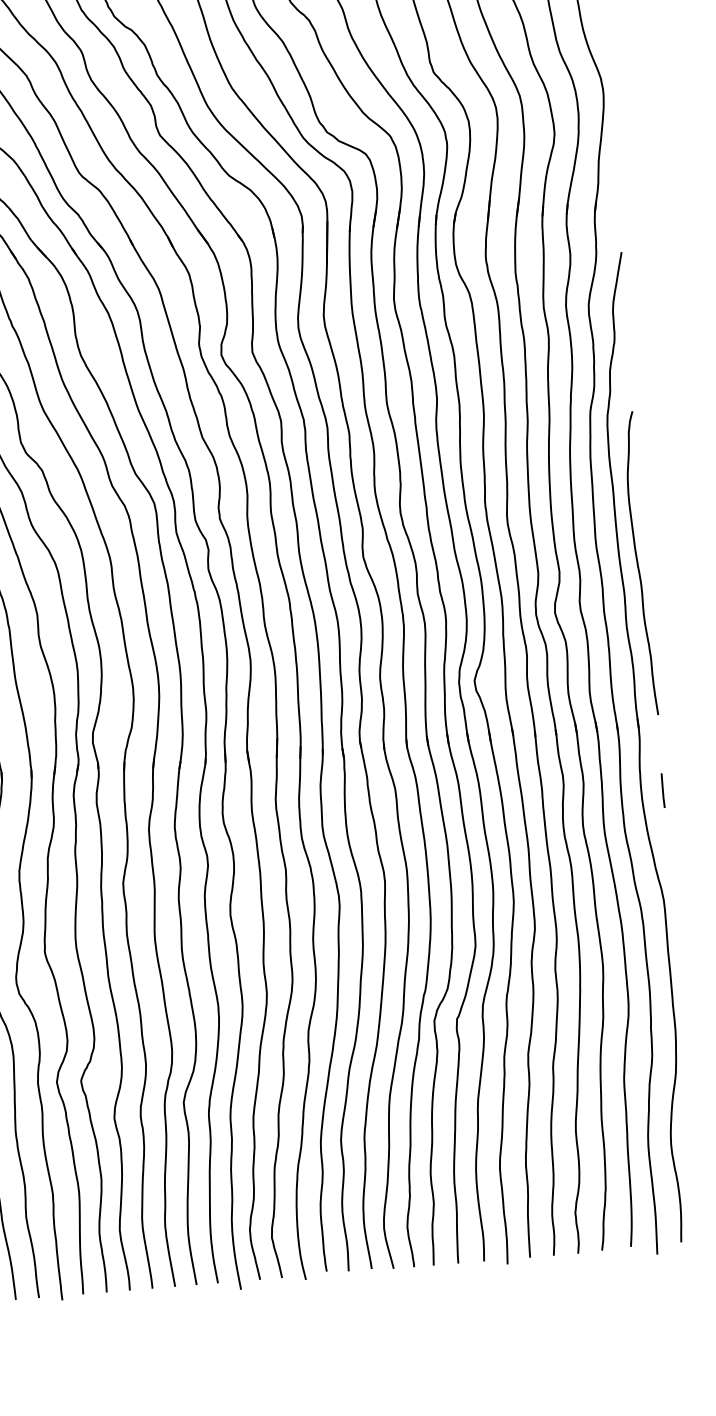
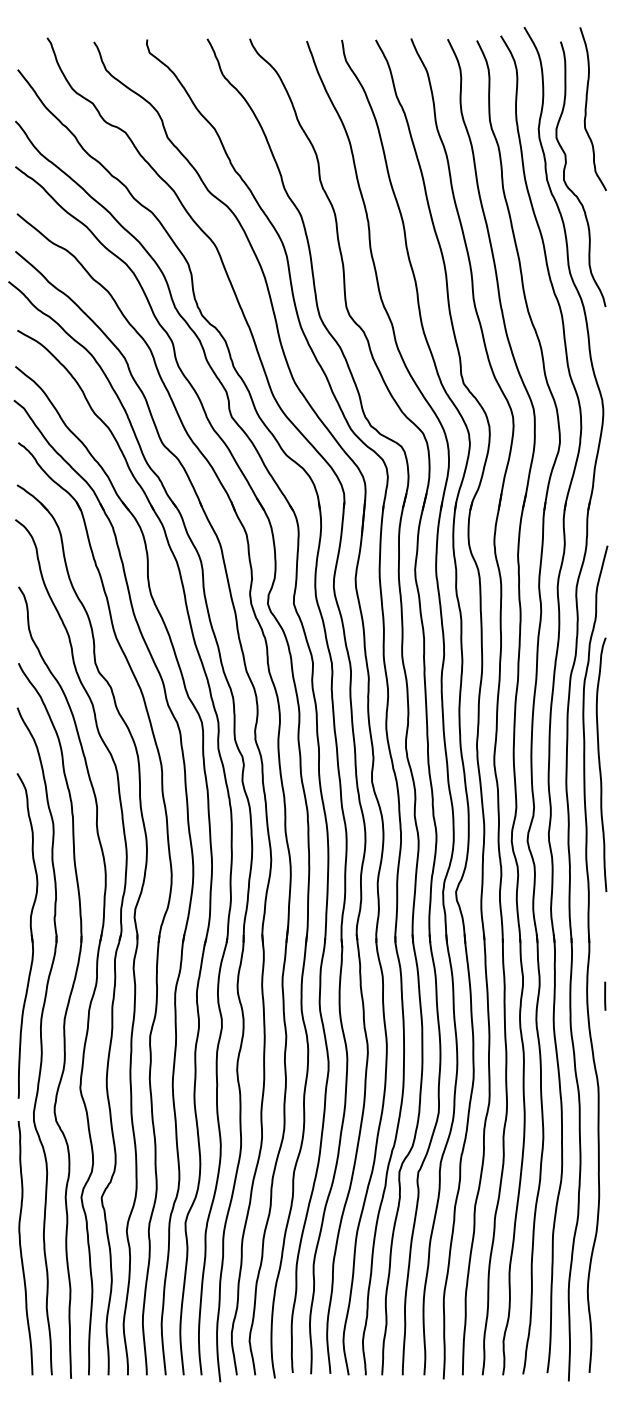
curve: (638, 563) -> (600, 764), moved

